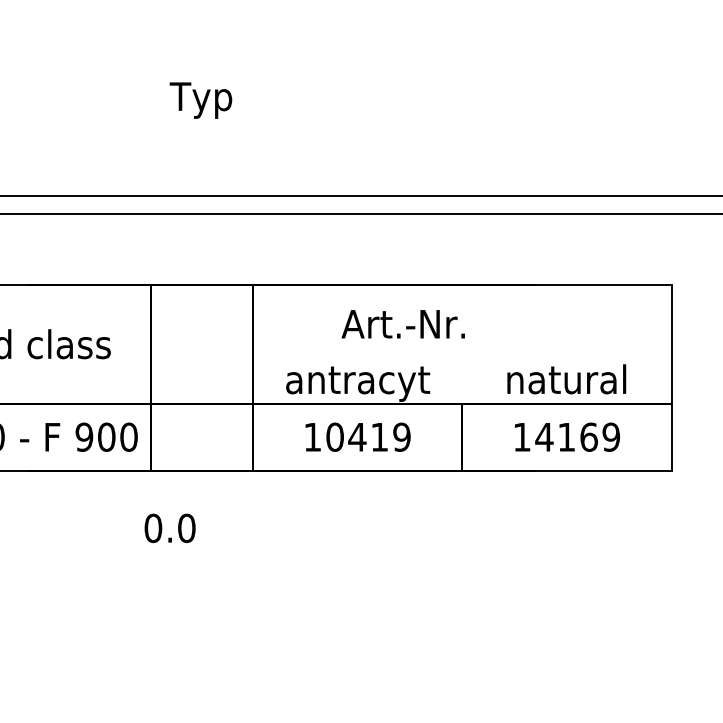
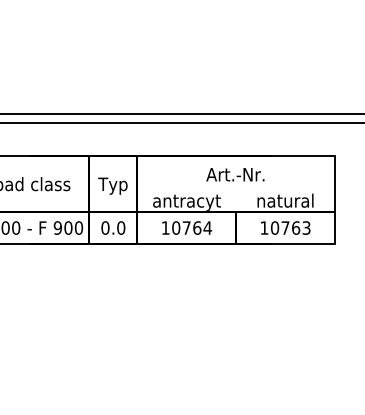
text: (200, 99) -> (112, 185), moved
text: (403, 323) -> (235, 174), moved
text: (380, 436) -> (197, 227), 10419 -> 10764
text: (577, 436) -> (290, 227), 14169 -> 10763
text: (170, 527) -> (113, 227), moved

